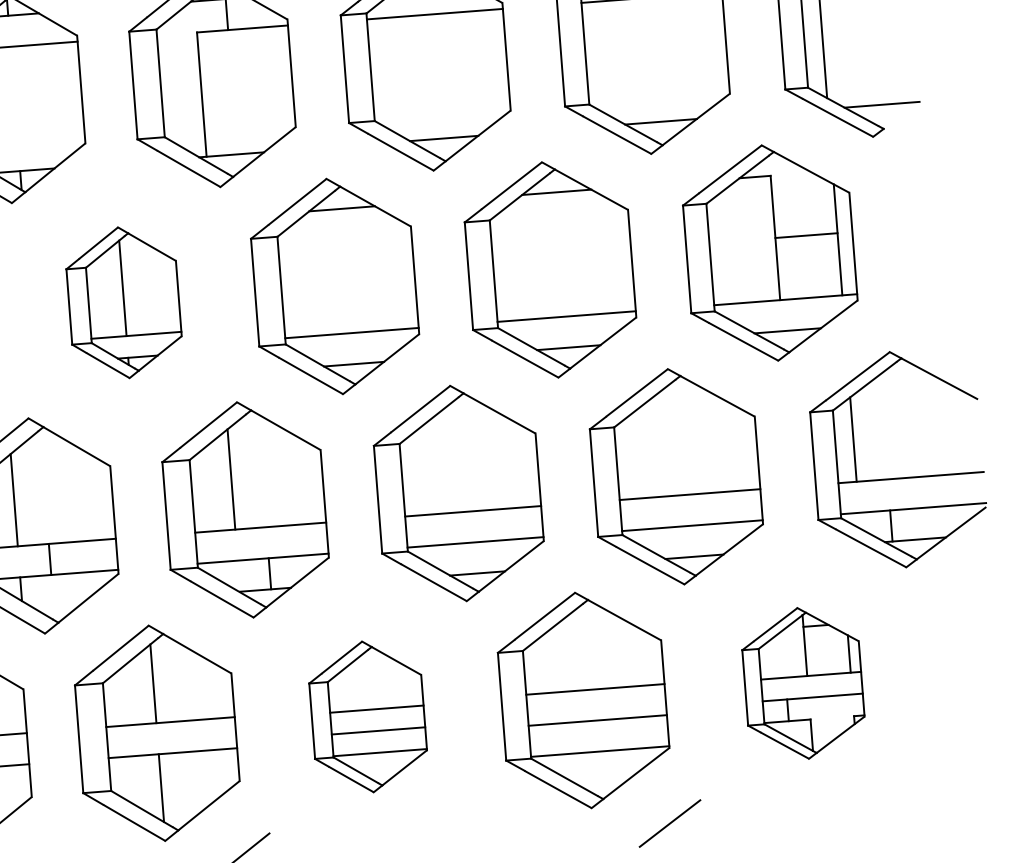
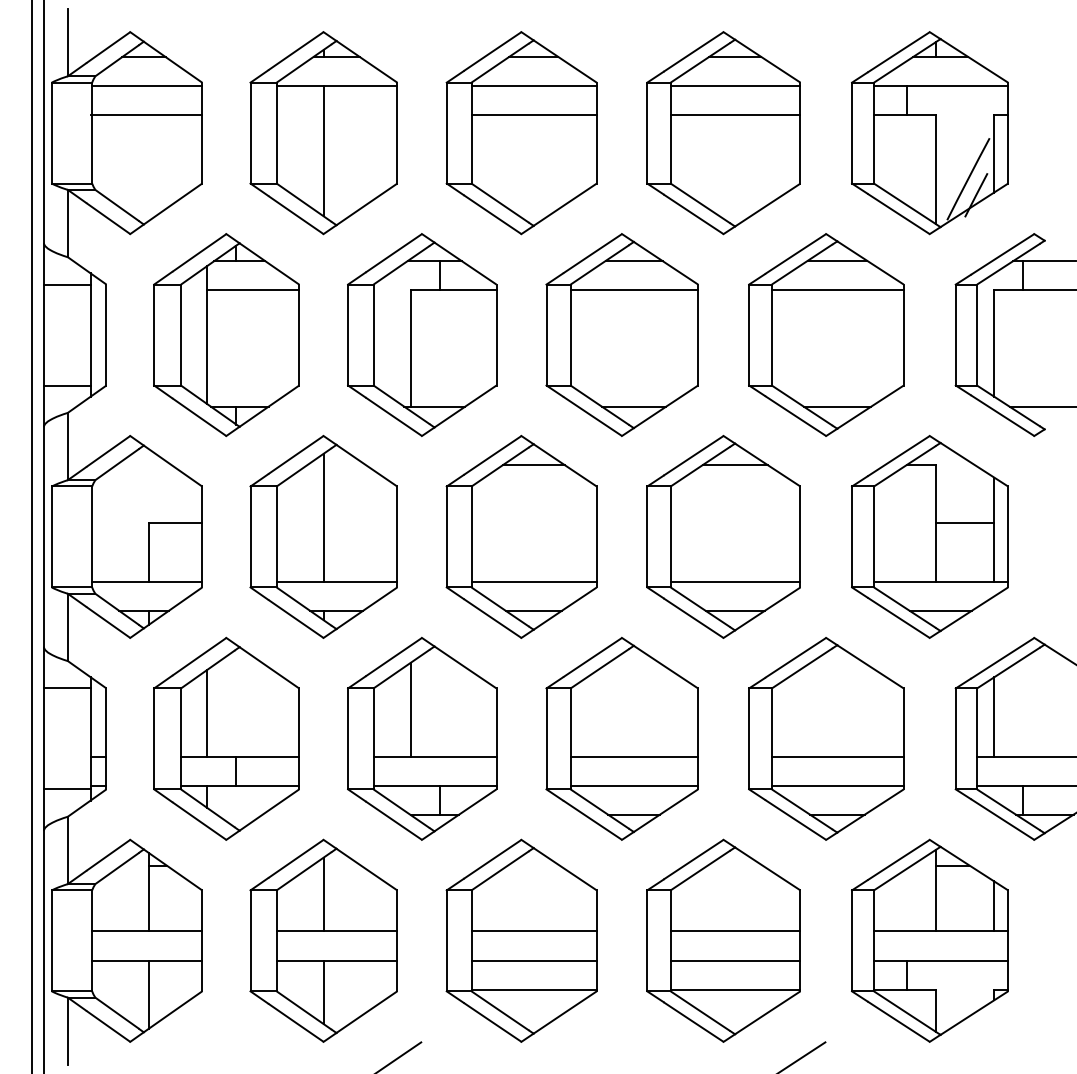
part: (123, 302) -> (323, 536), size x1.43
part: (802, 683) -> (929, 940), size x1.43
part: (367, 716) -> (521, 940), size x1.43

